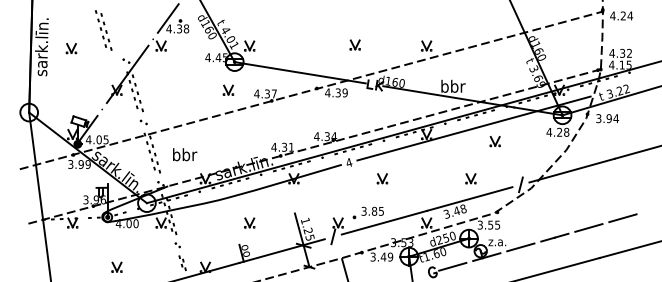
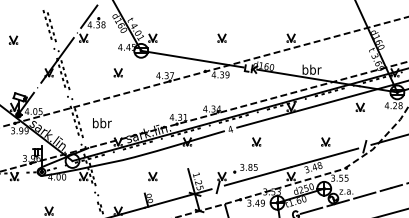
part: (103, 30) -> (49, 26), moved
part: (354, 44) -> (221, 37), moved
part: (228, 89) -> (118, 72), moved
part: (494, 141) -> (359, 107), moved

